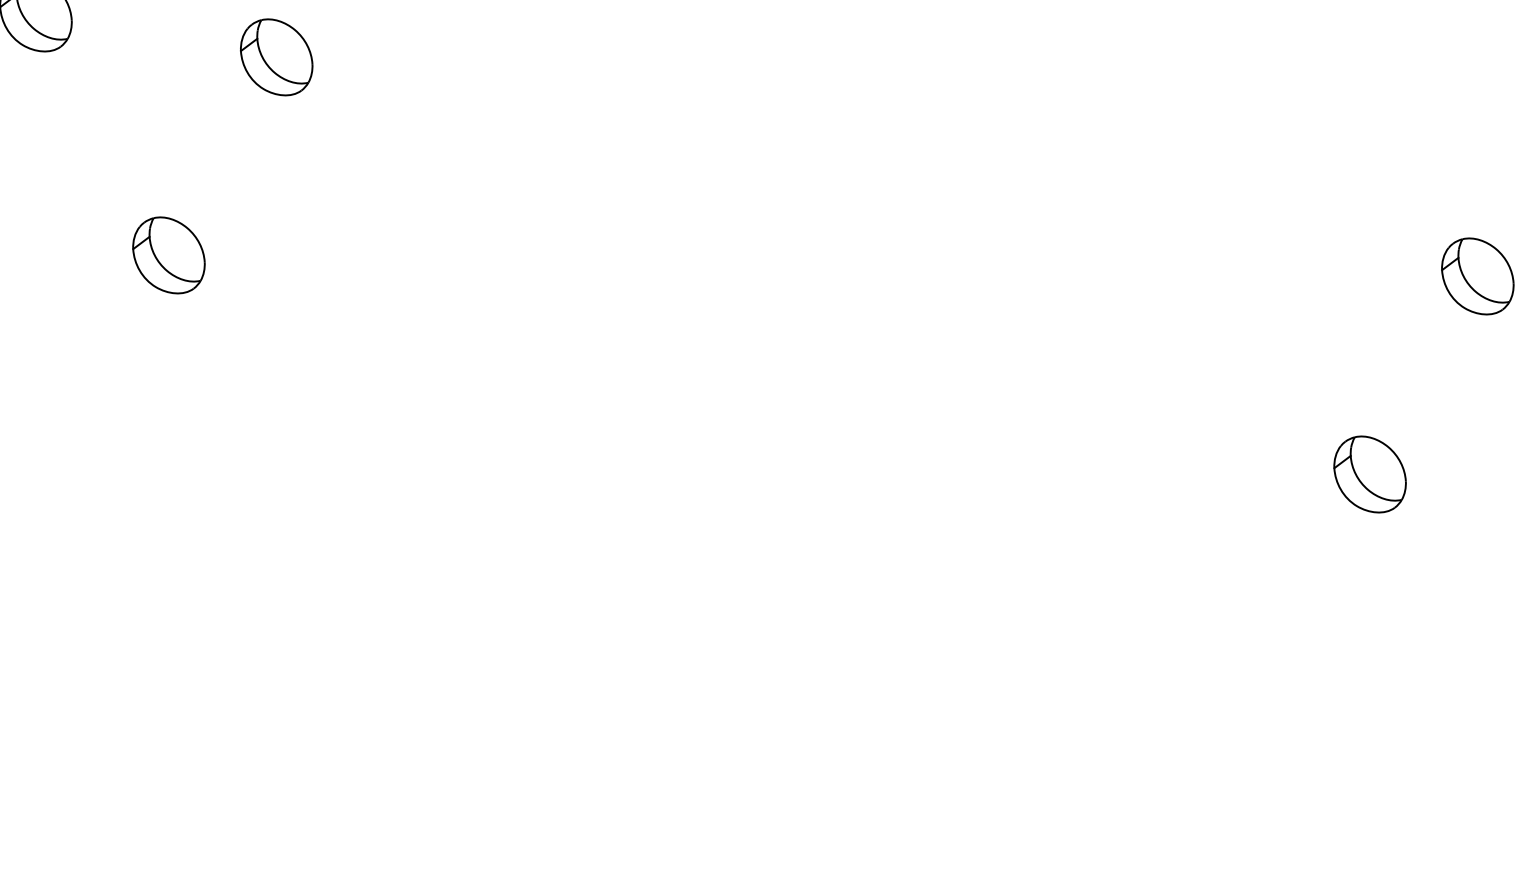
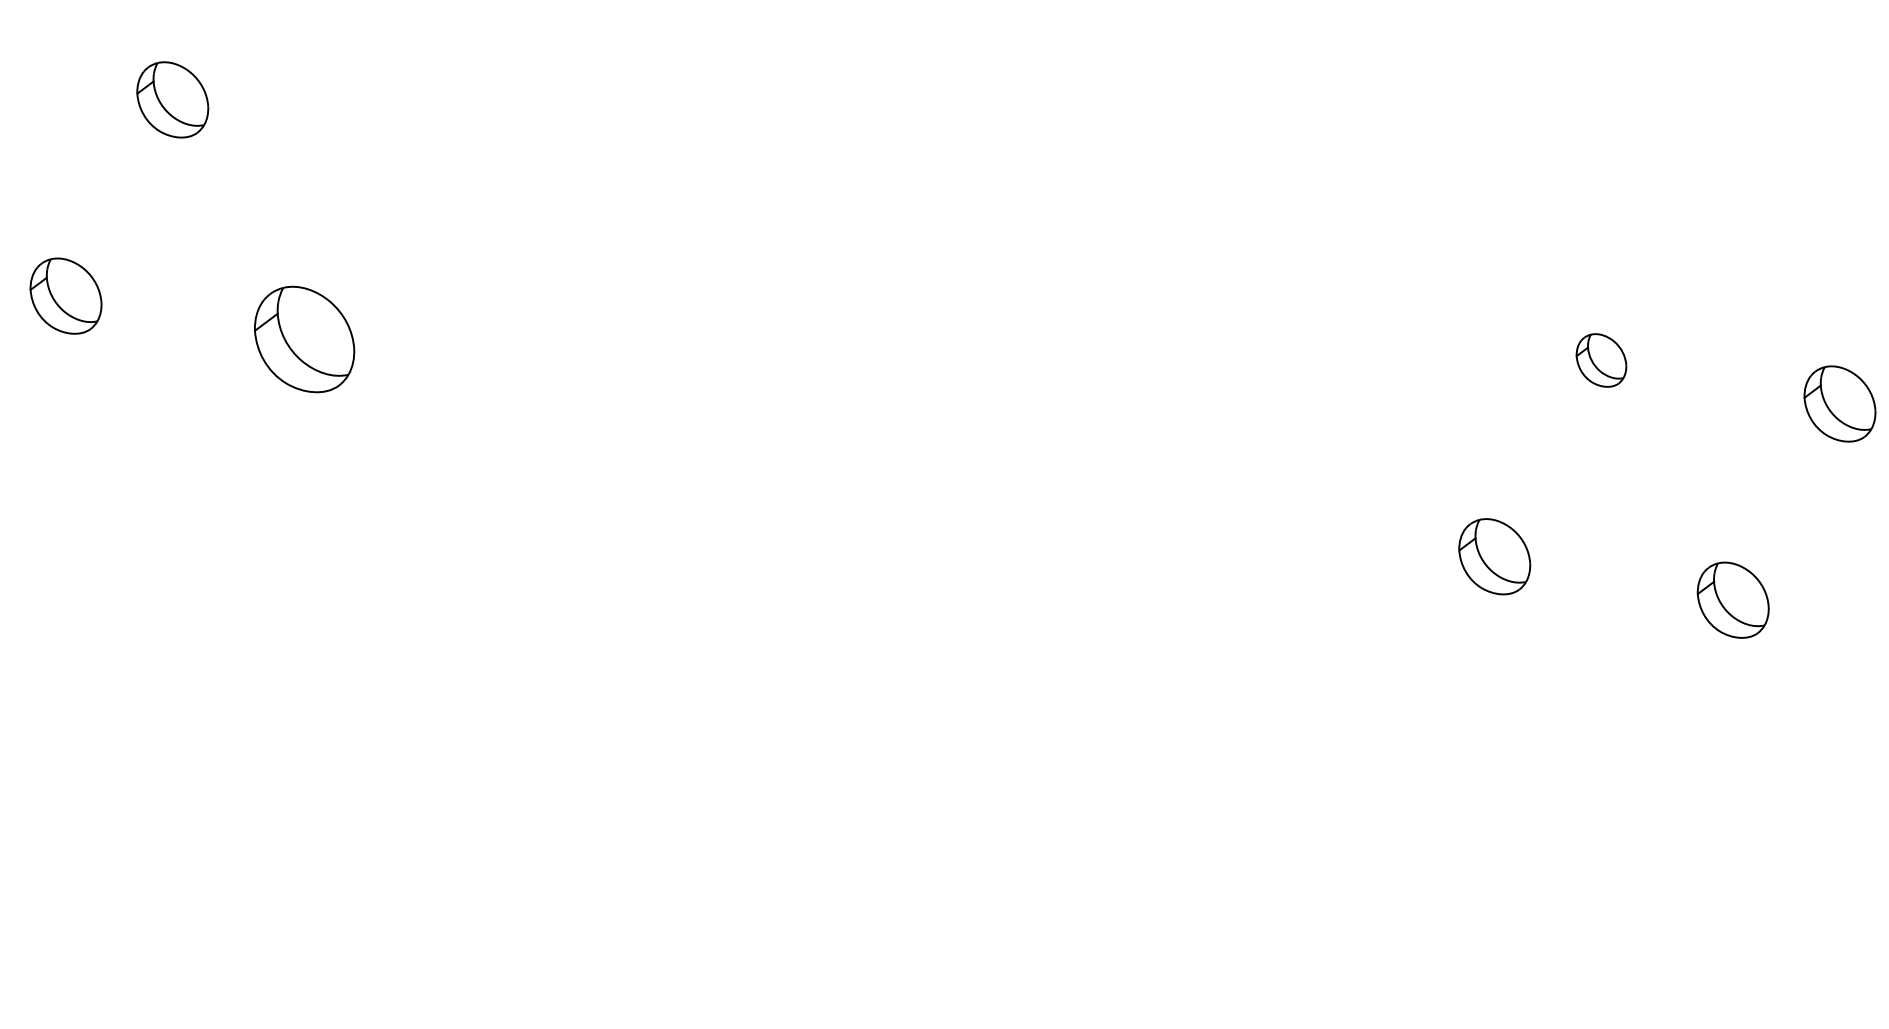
part: (275, 56) -> (410, 142), removed
part: (168, 255) -> (304, 339), size x1.4
part: (1477, 276) -> (1601, 360), size x0.7

